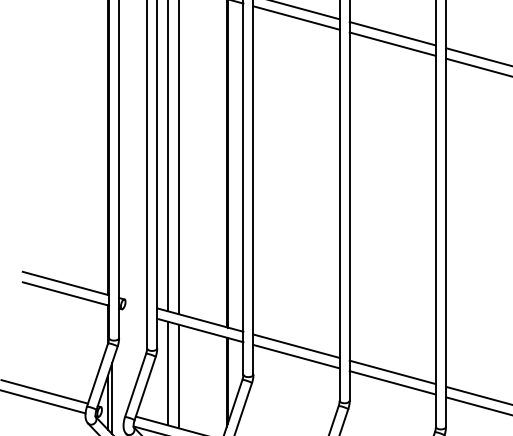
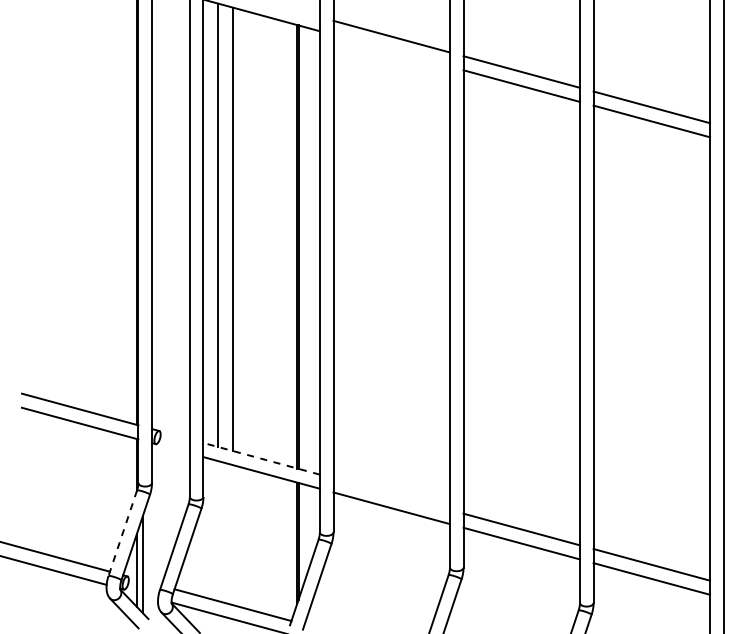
line: (296, 17) -> (391, 50), removed
line: (200, 319) -> (261, 458), solid -> dashed
line: (296, 346) -> (391, 494), removed
line: (168, 373) -> (218, 531), removed
line: (97, 375) -> (122, 533), solid -> dashed
line: (178, 376) -> (232, 535), removed

